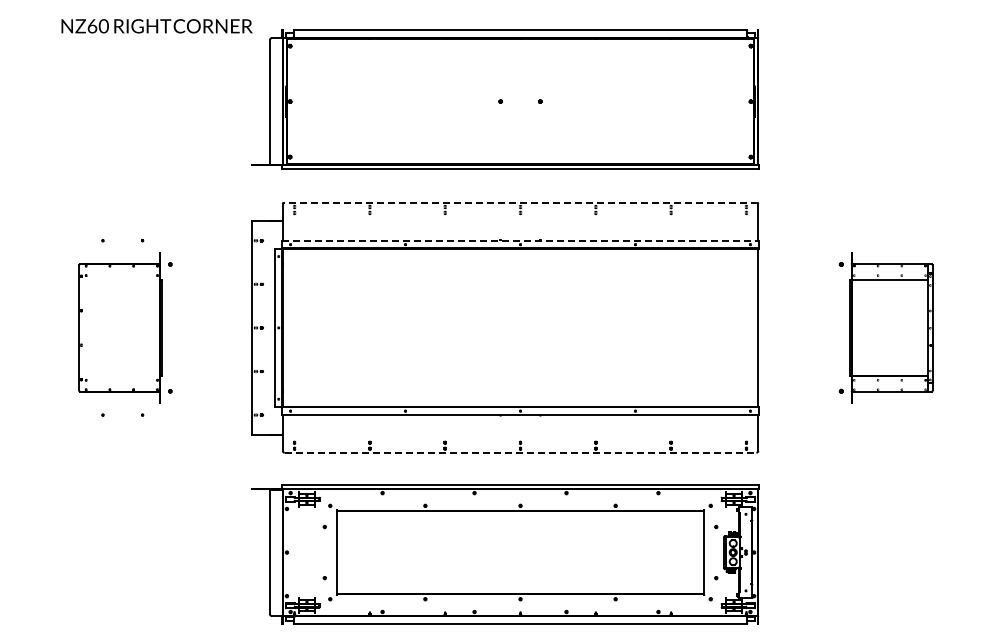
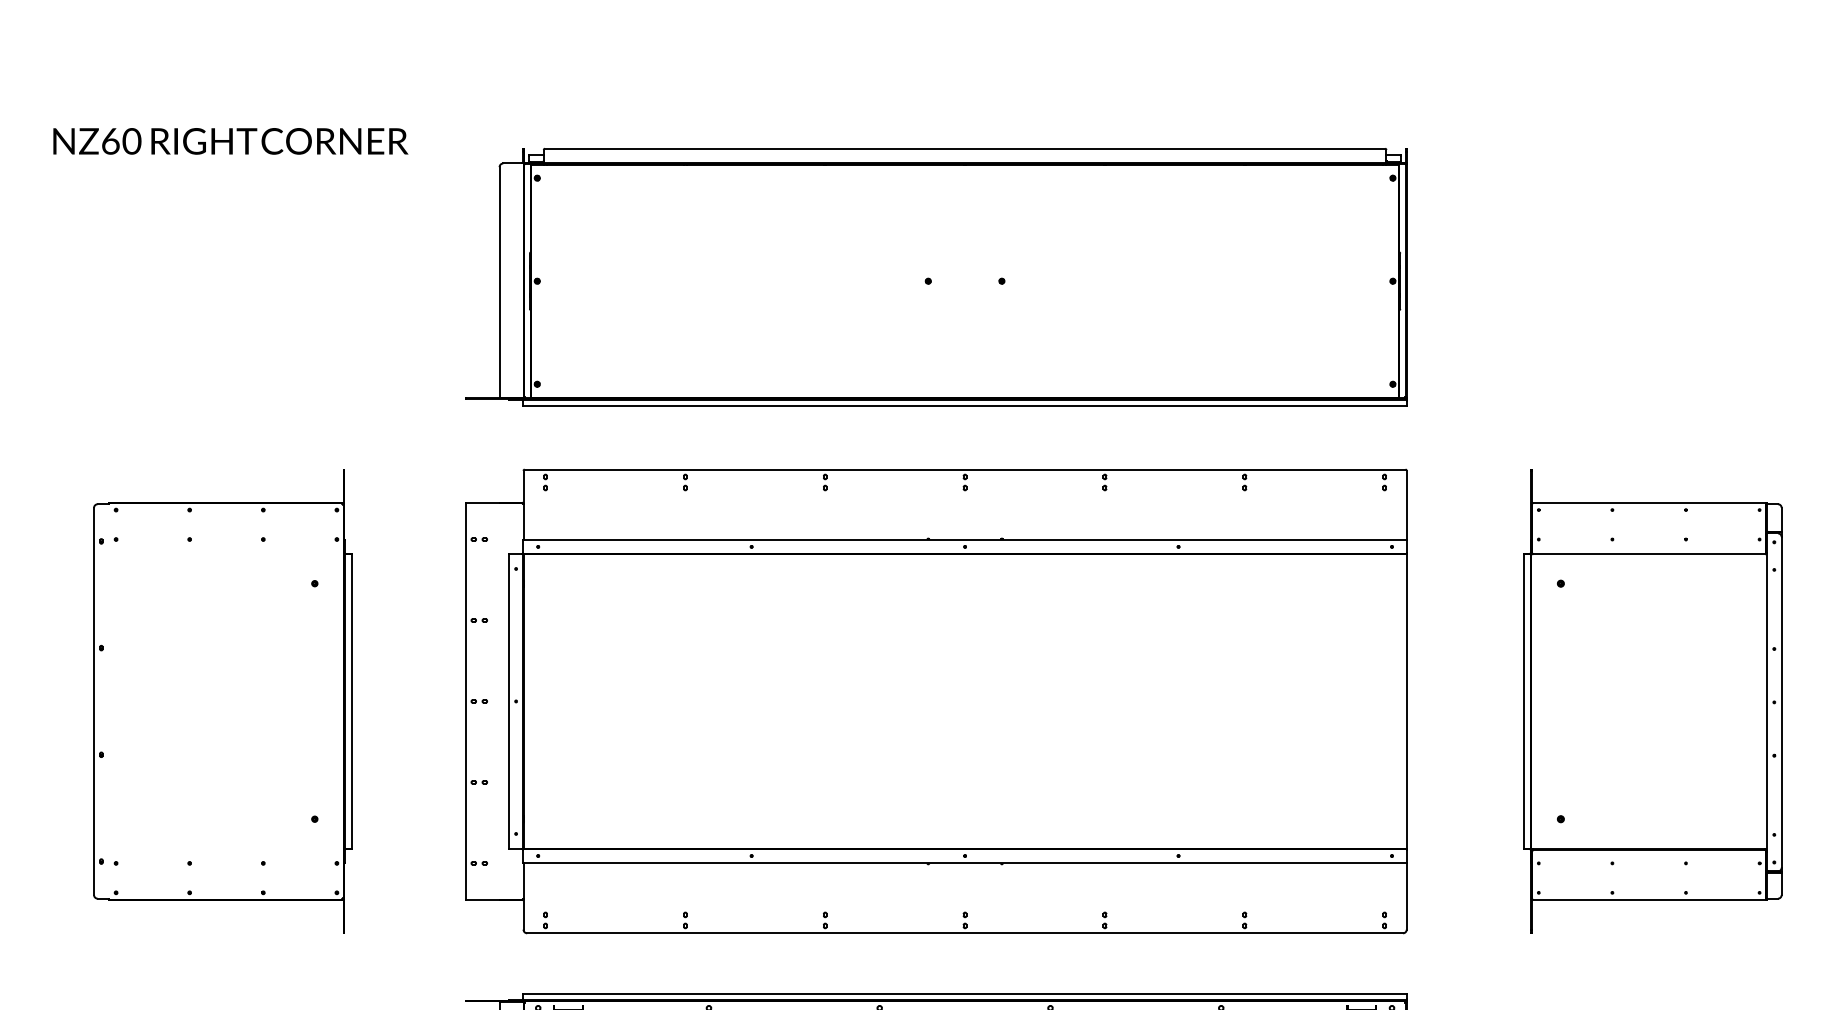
text: (156, 26) -> (229, 141), moved
line: (520, 203) -> (965, 470), dashed -> solid
line: (521, 240) -> (966, 539), dashed -> solid
part: (120, 327) -> (222, 700), size x1.67
part: (891, 327) -> (1653, 700), size x1.67
line: (520, 452) -> (965, 932), dashed -> solid

